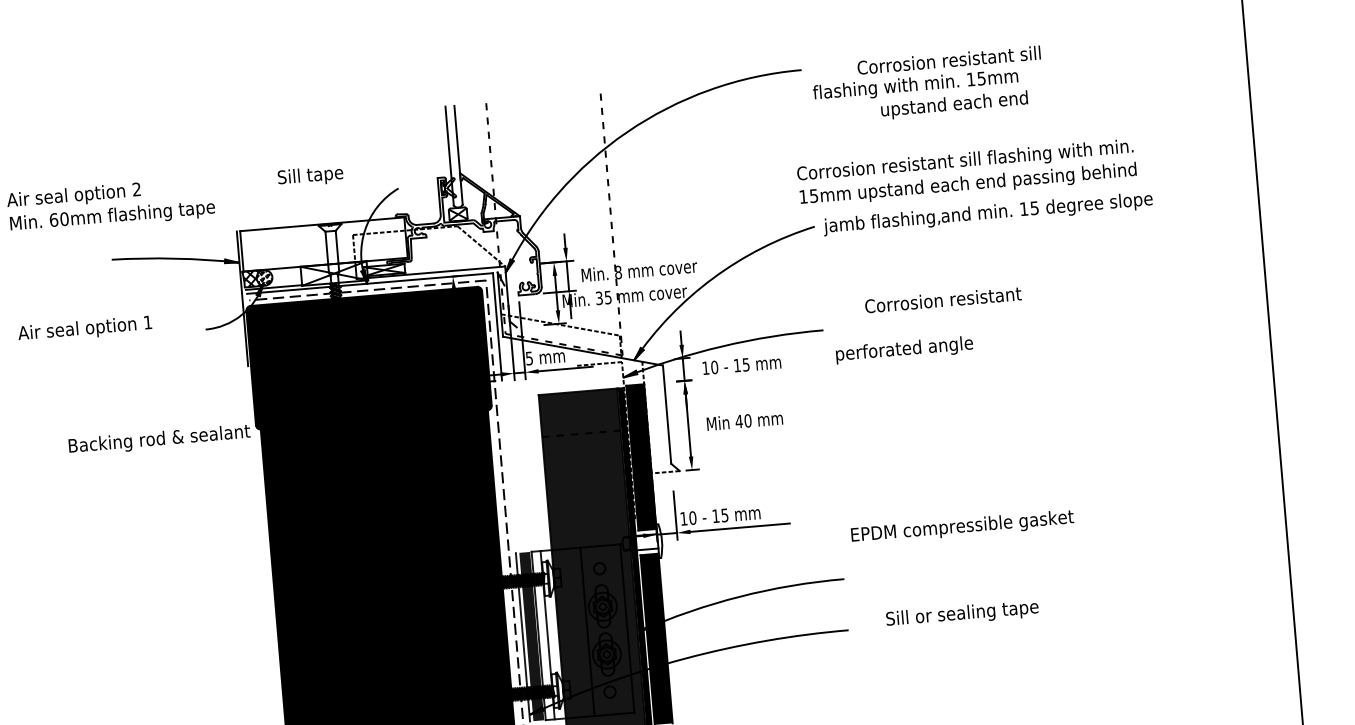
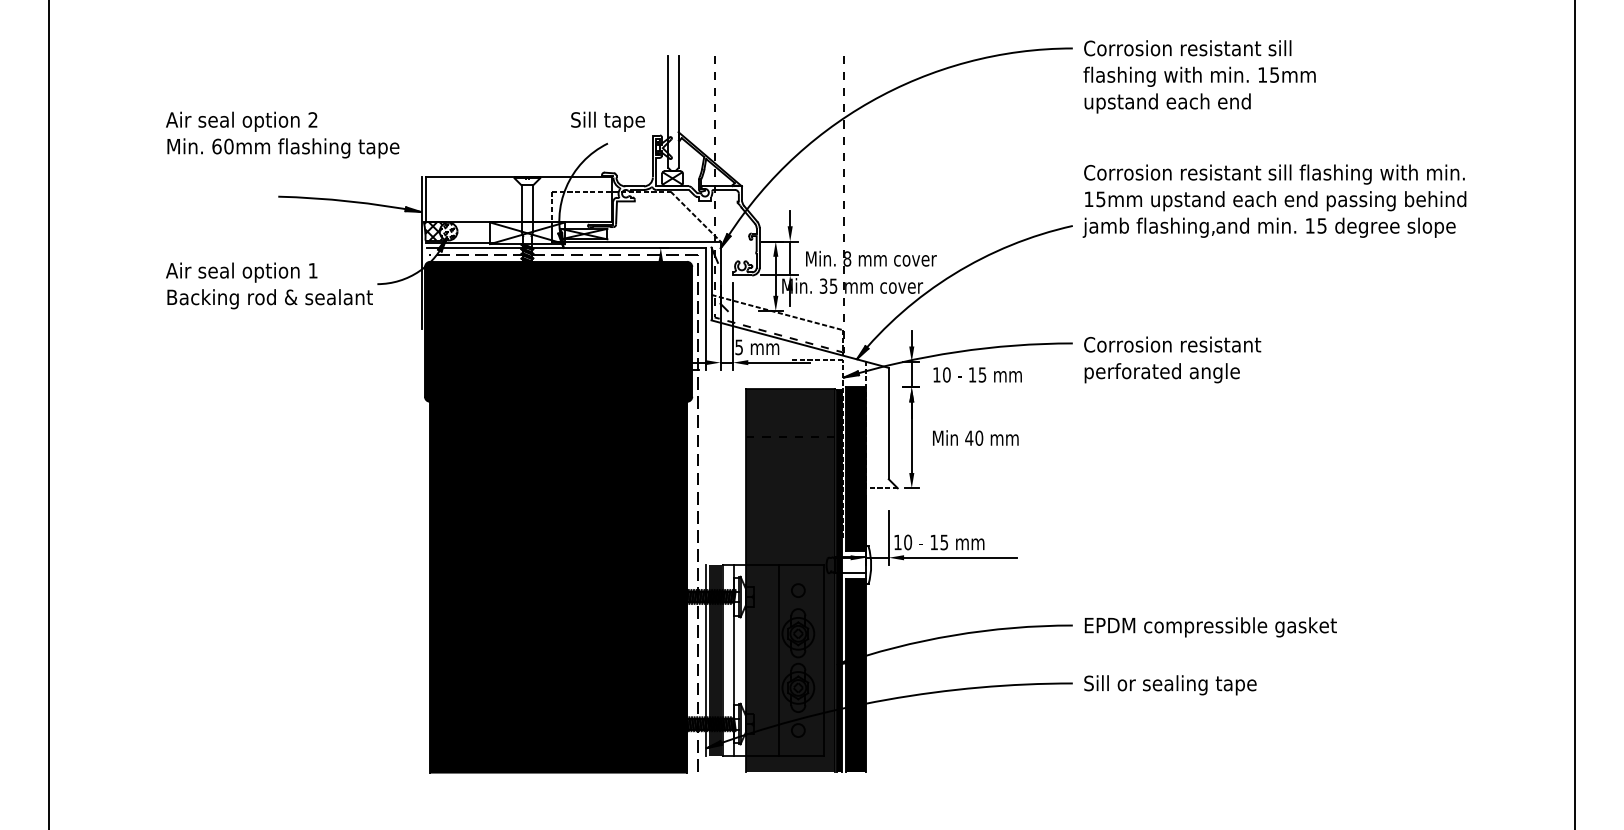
text: (948, 60) -> (1187, 48), moved
text: (954, 105) -> (1167, 103), moved
text: (967, 172) -> (1275, 187), moved
text: (310, 176) -> (607, 121), moved
text: (943, 299) -> (1172, 344), moved
text: (159, 440) -> (269, 299), moved
text: (962, 527) -> (1210, 627), moved
text: (962, 614) -> (1170, 685), moved

